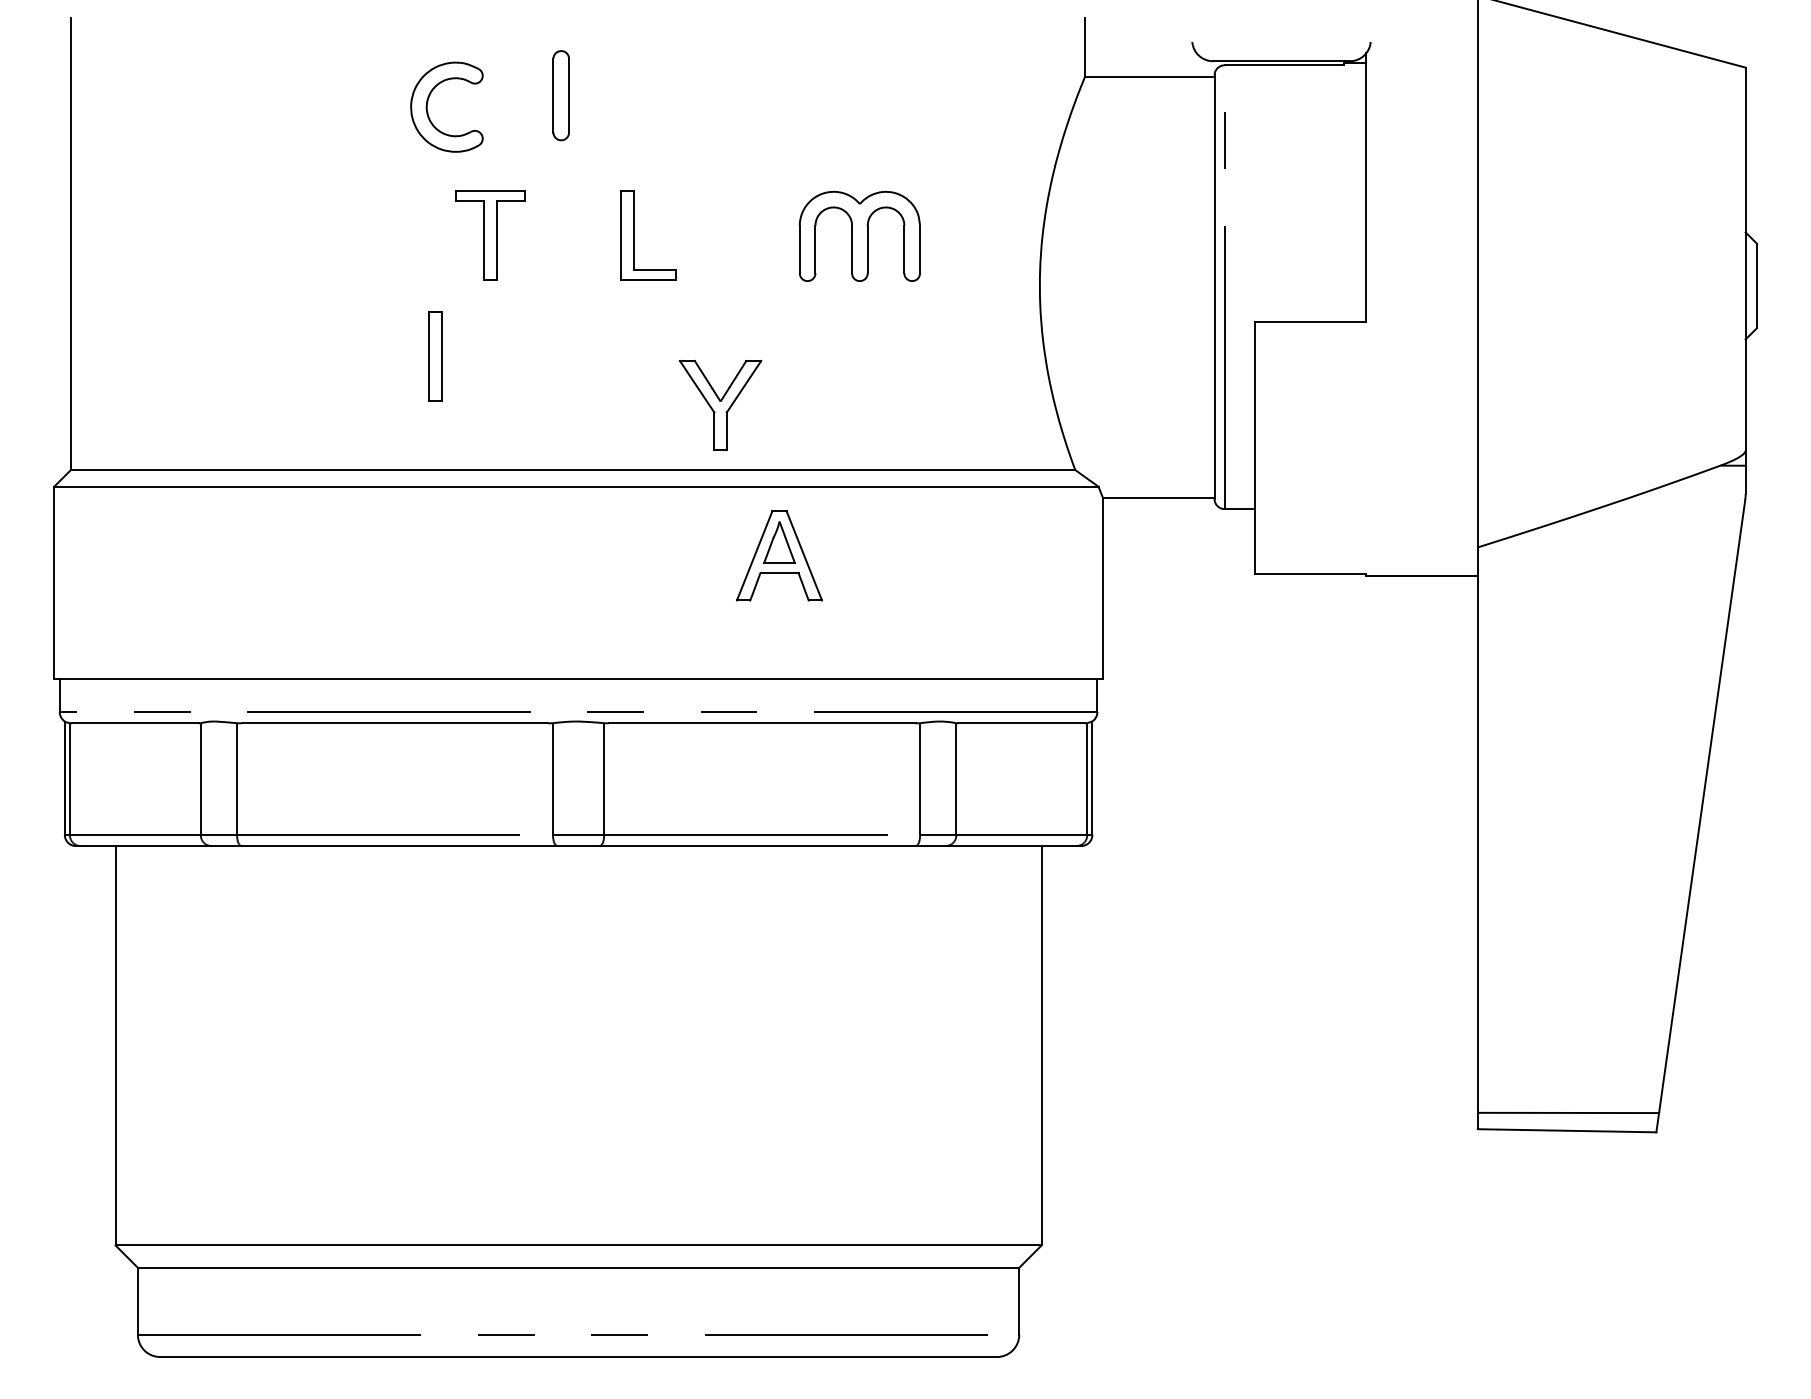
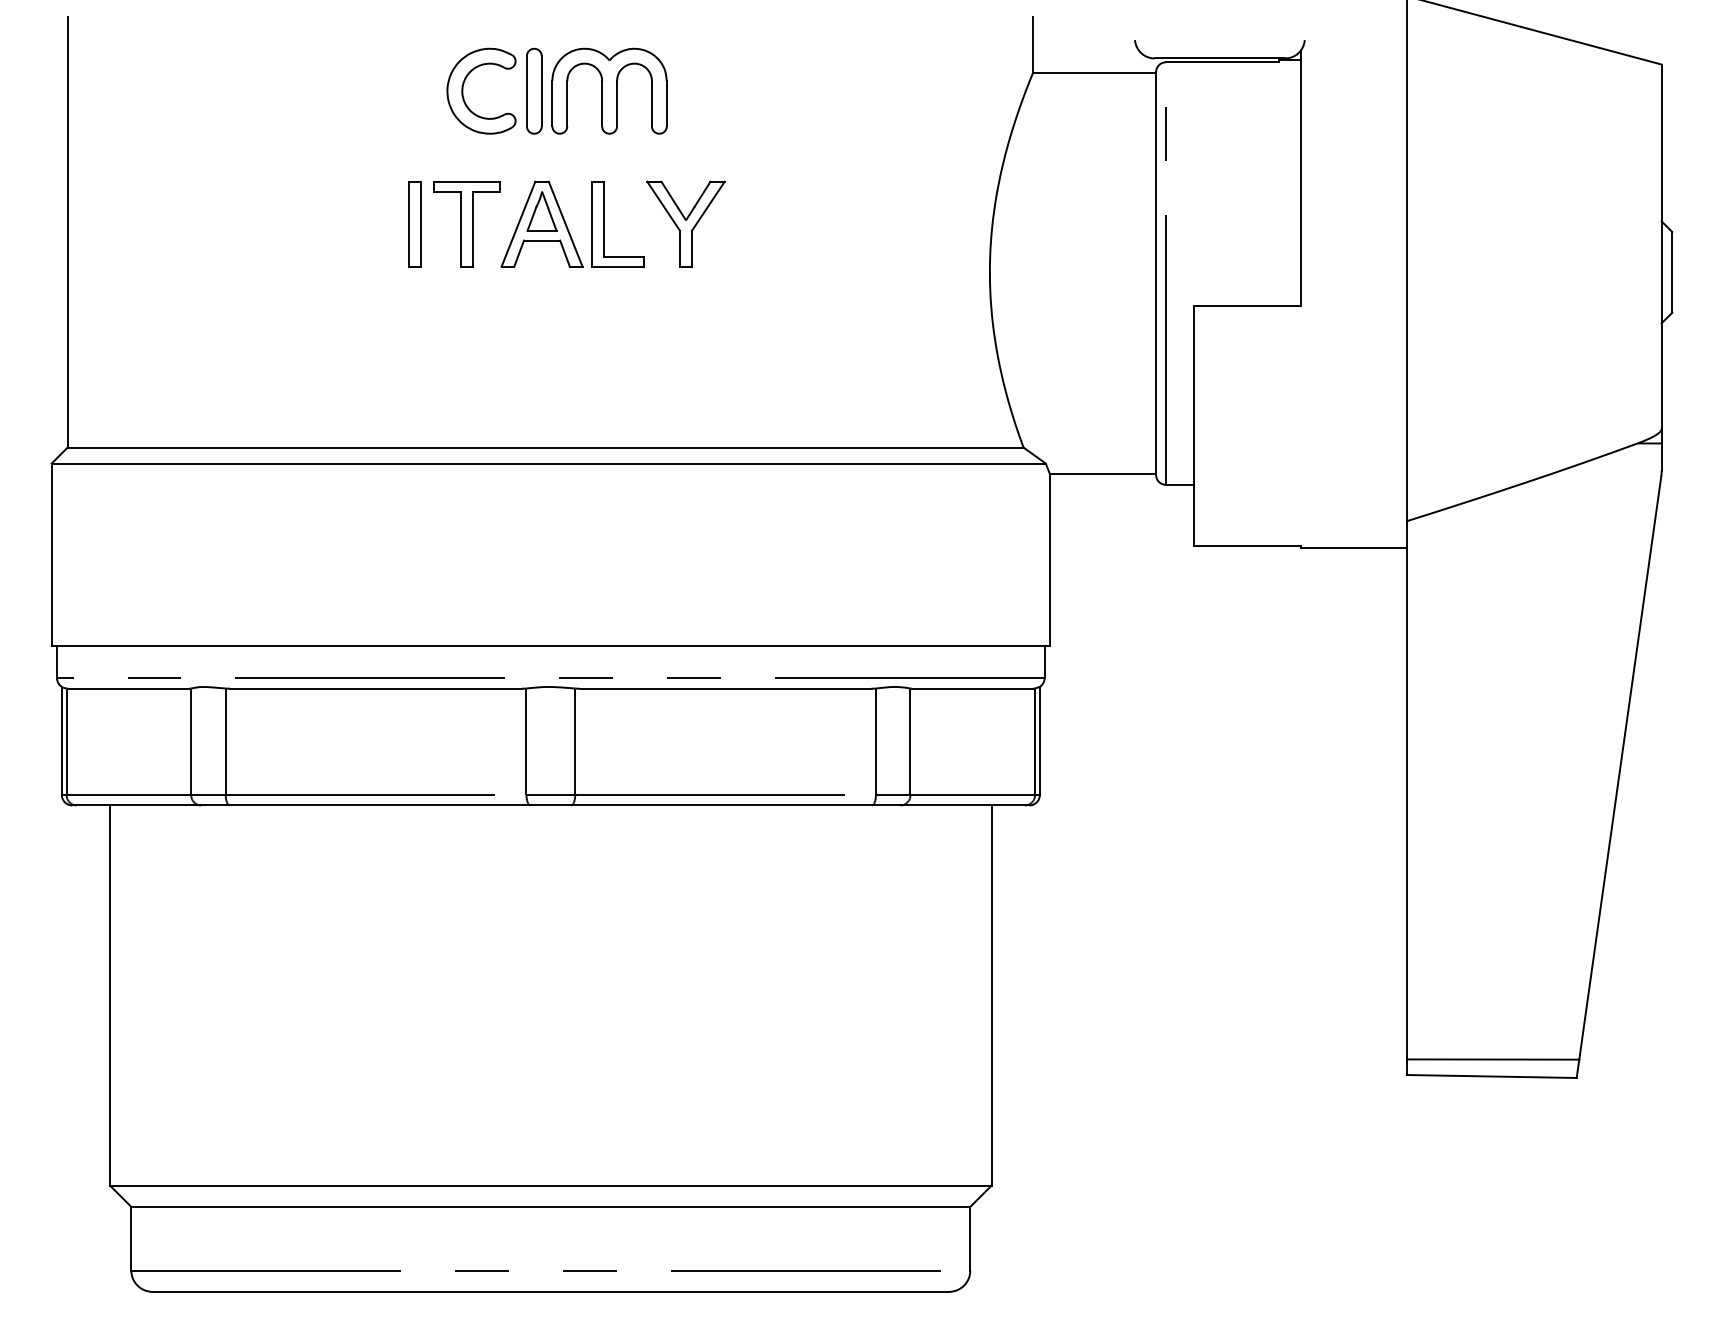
part: (428, 106) -> (463, 90), moved
part: (859, 235) -> (609, 90), moved
part: (435, 356) -> (414, 224), moved
part: (720, 404) -> (685, 223), moved
part: (778, 555) -> (541, 223), moved

